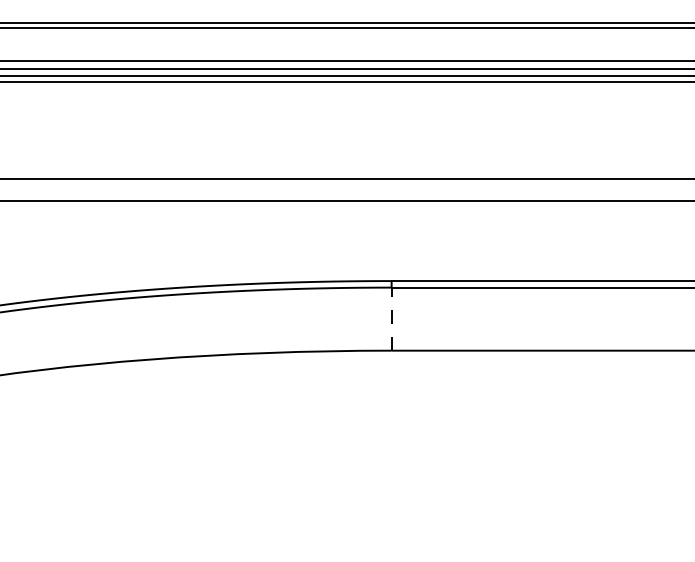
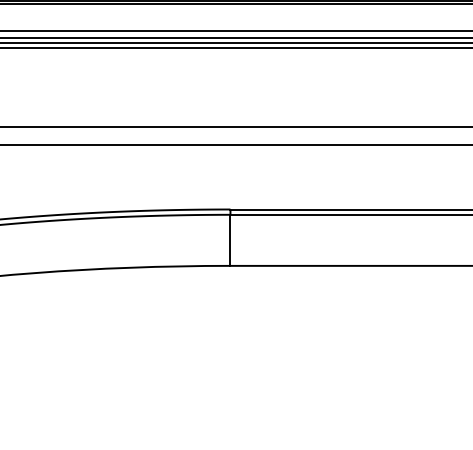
line: (391, 319) -> (230, 240), dashed -> solid

